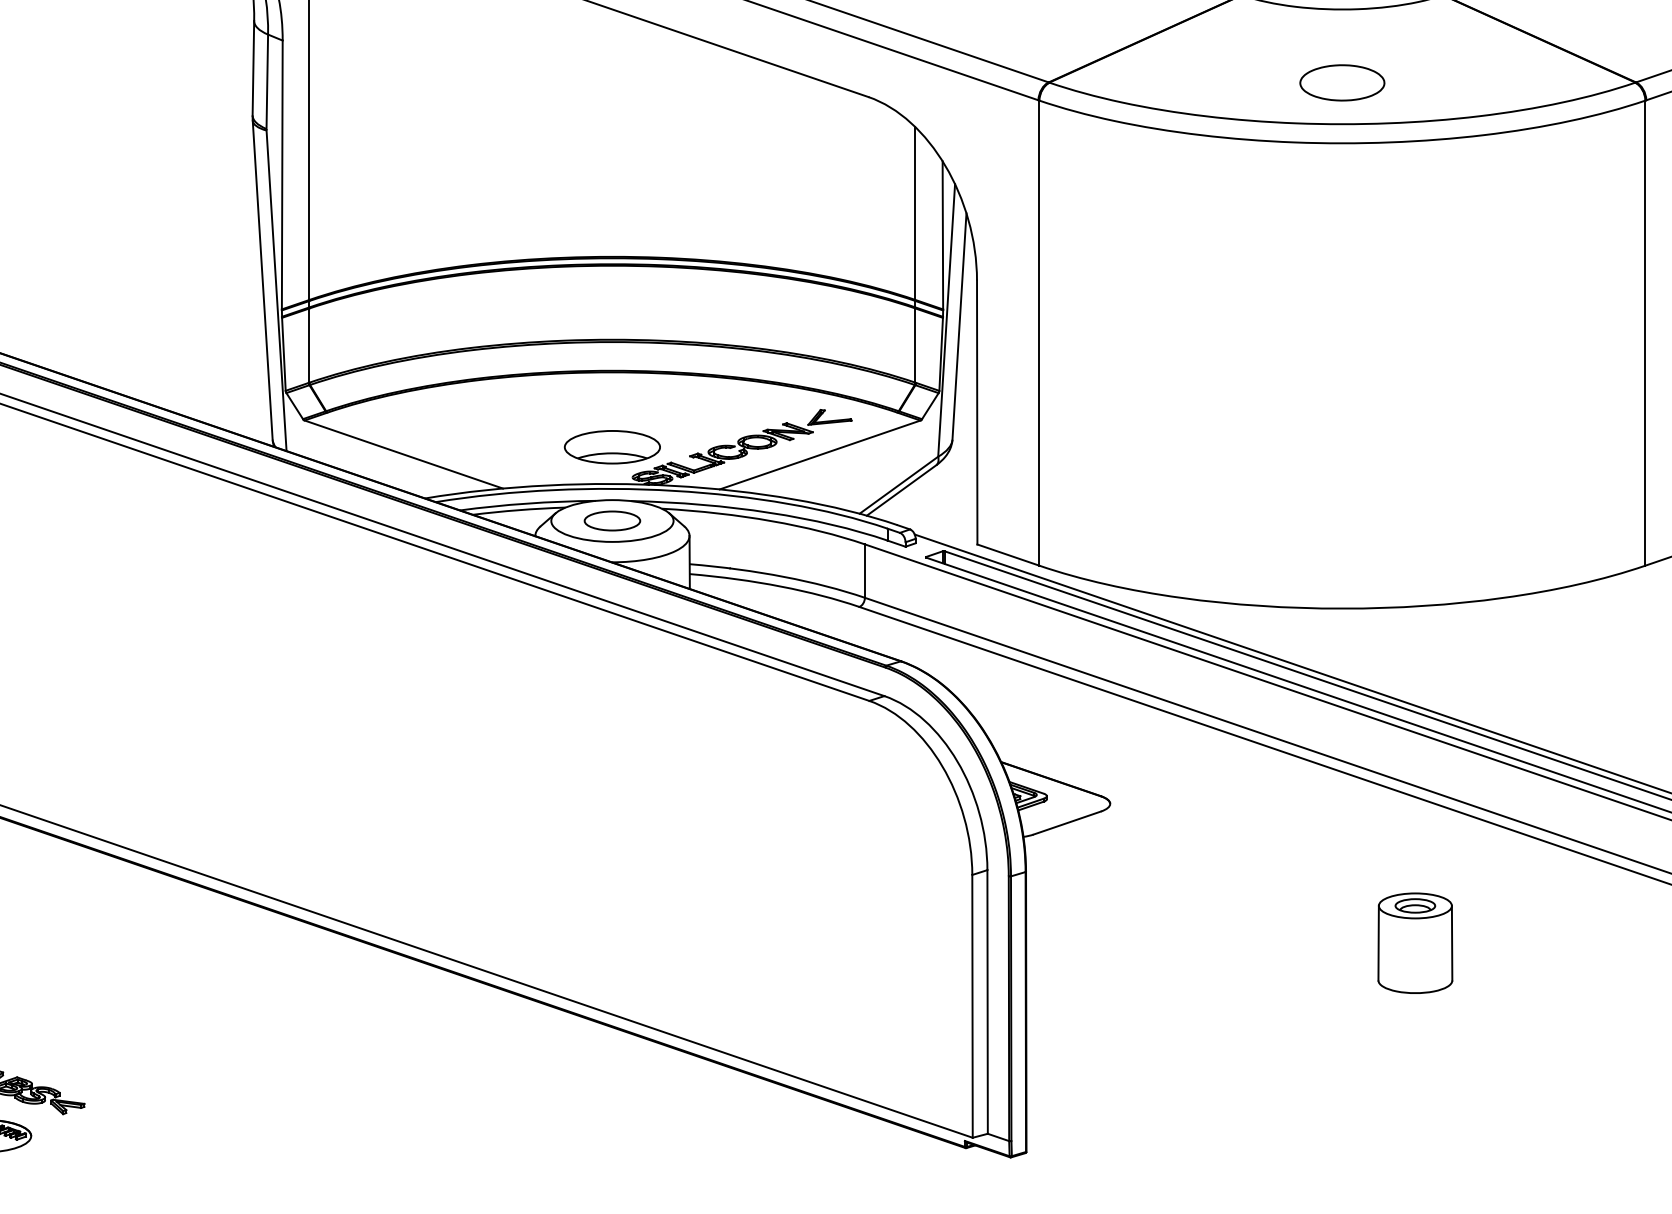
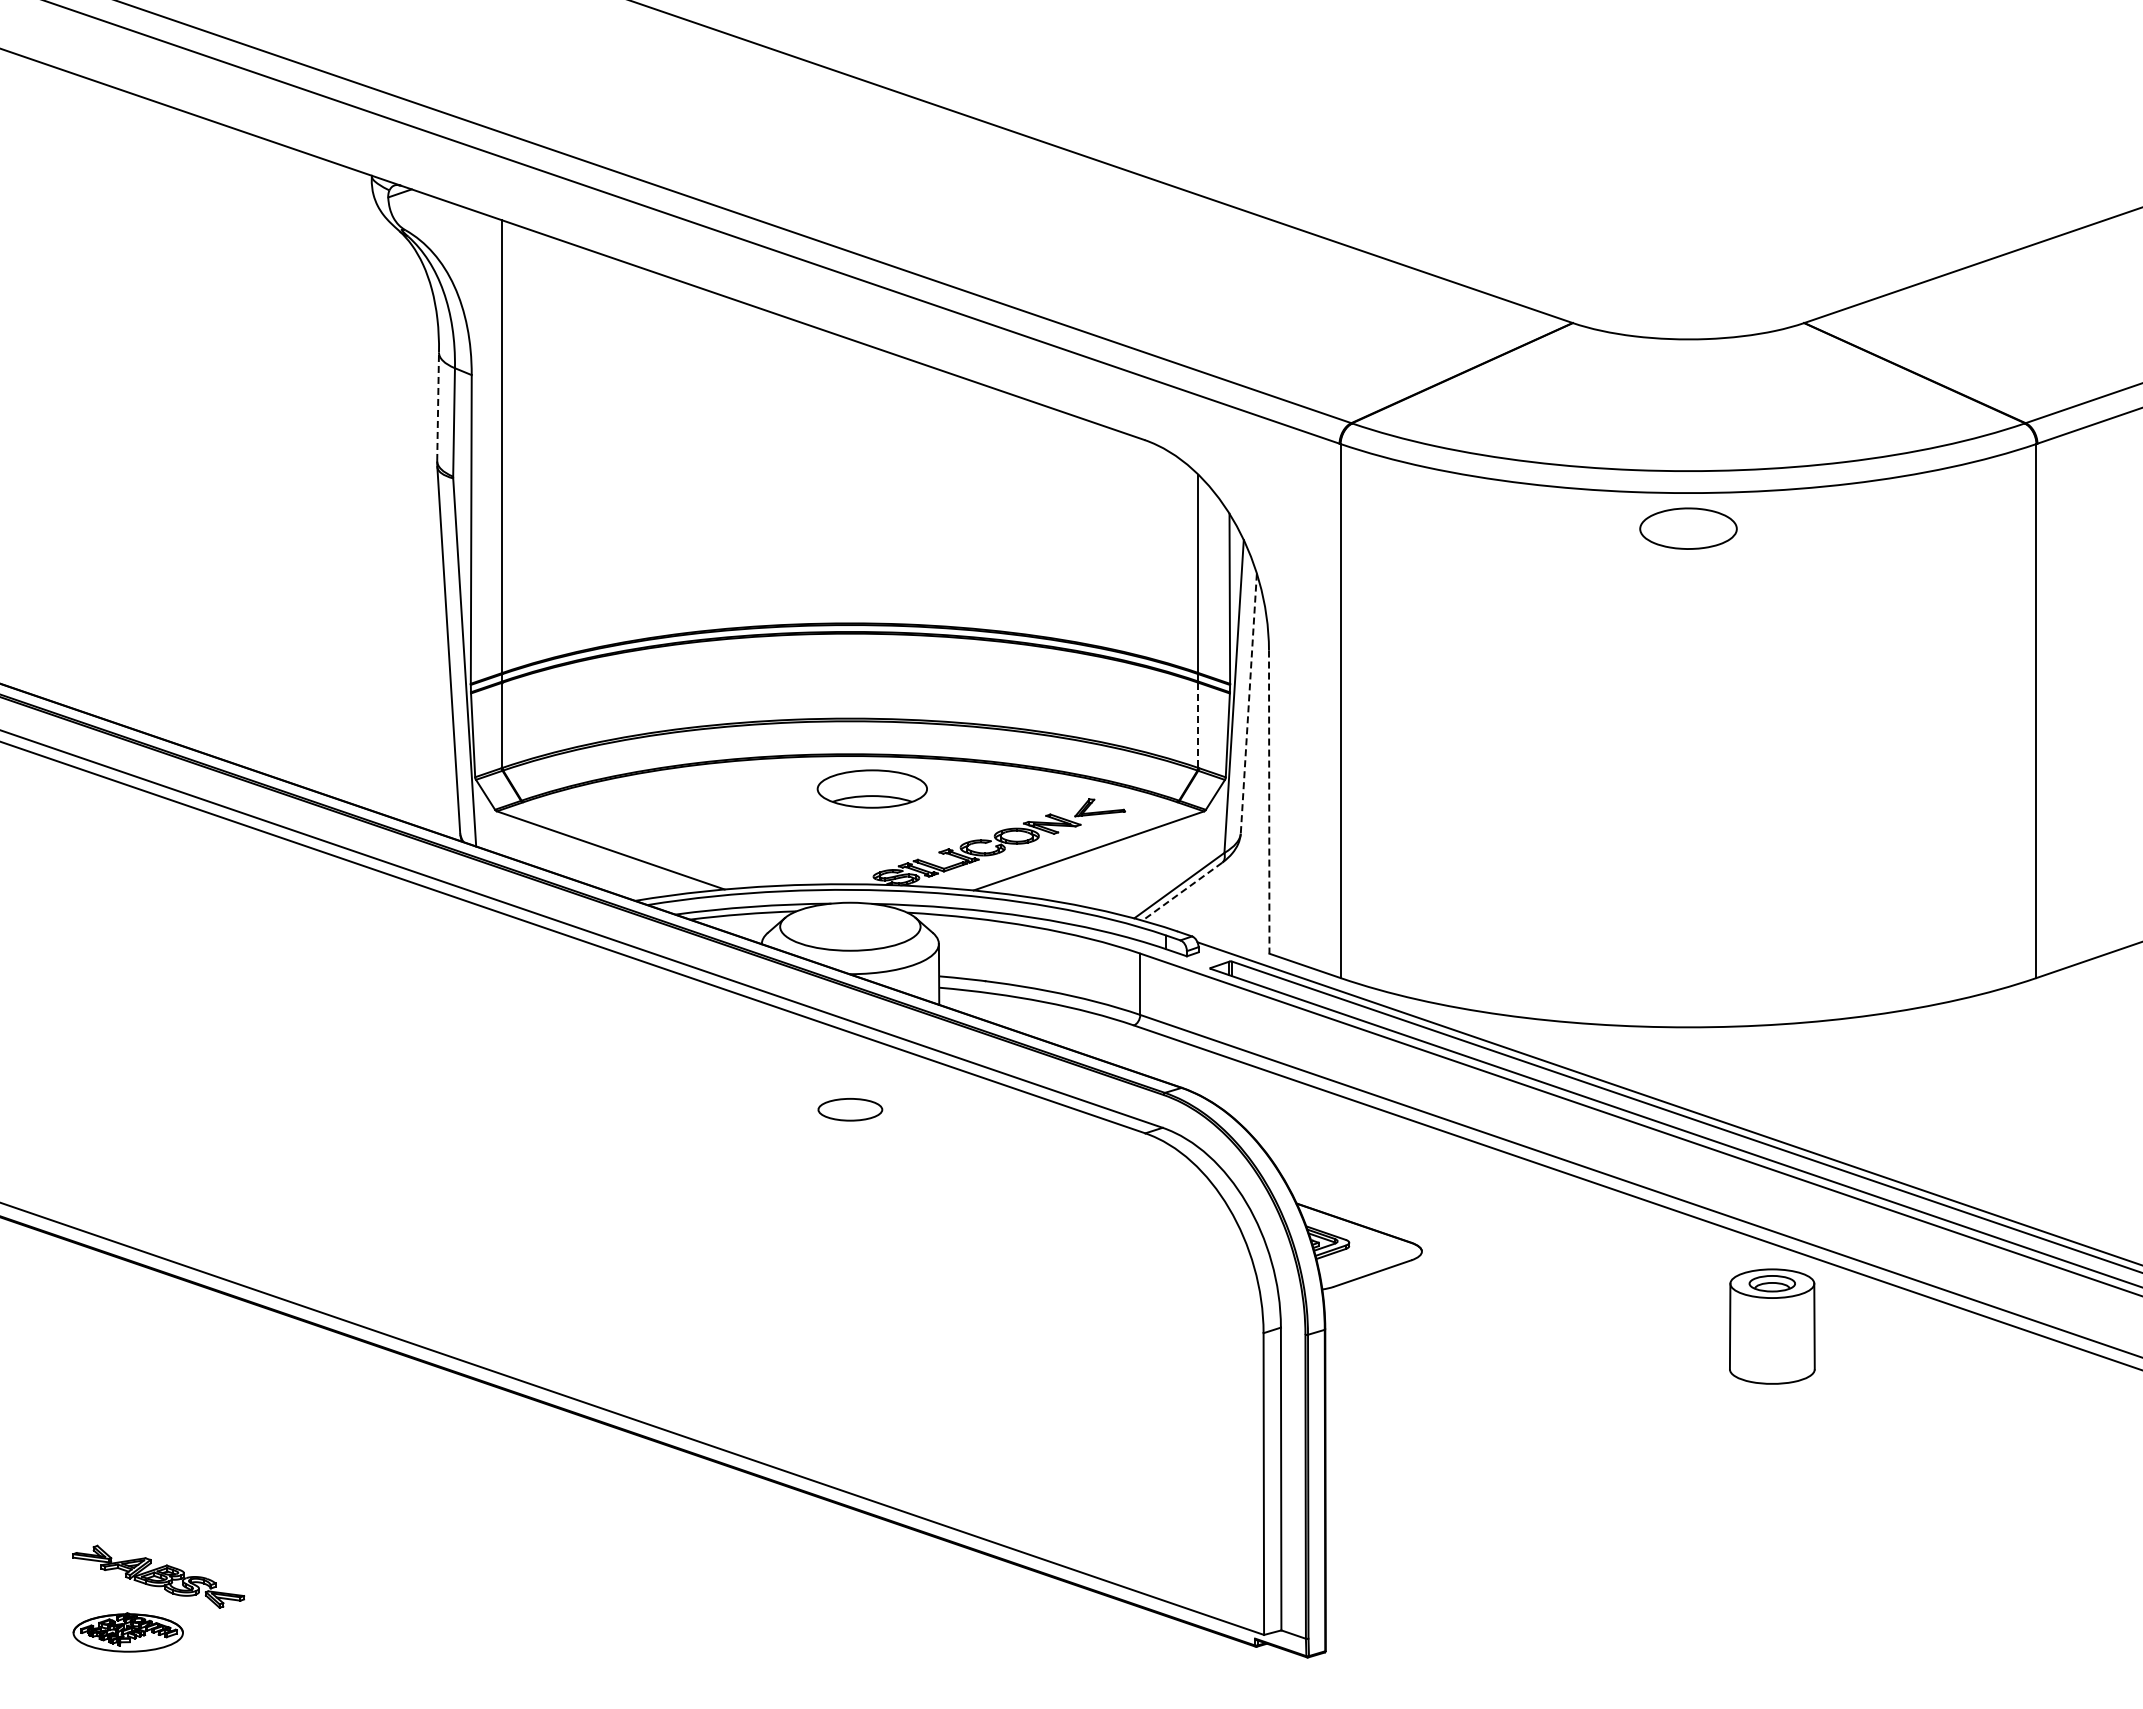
line: (253, 67) -> (438, 406), solid -> dashed
part: (1342, 82) -> (1688, 528), moved
line: (959, 327) -> (1248, 704), solid -> dashed
line: (915, 345) -> (1198, 725), solid -> dashed
line: (977, 412) -> (1269, 802), solid -> dashed
part: (611, 446) -> (871, 788), moved
line: (900, 490) -> (1181, 891), solid -> dashed
part: (612, 520) -> (850, 1109), moved
part: (1415, 943) -> (1772, 1326), moved

